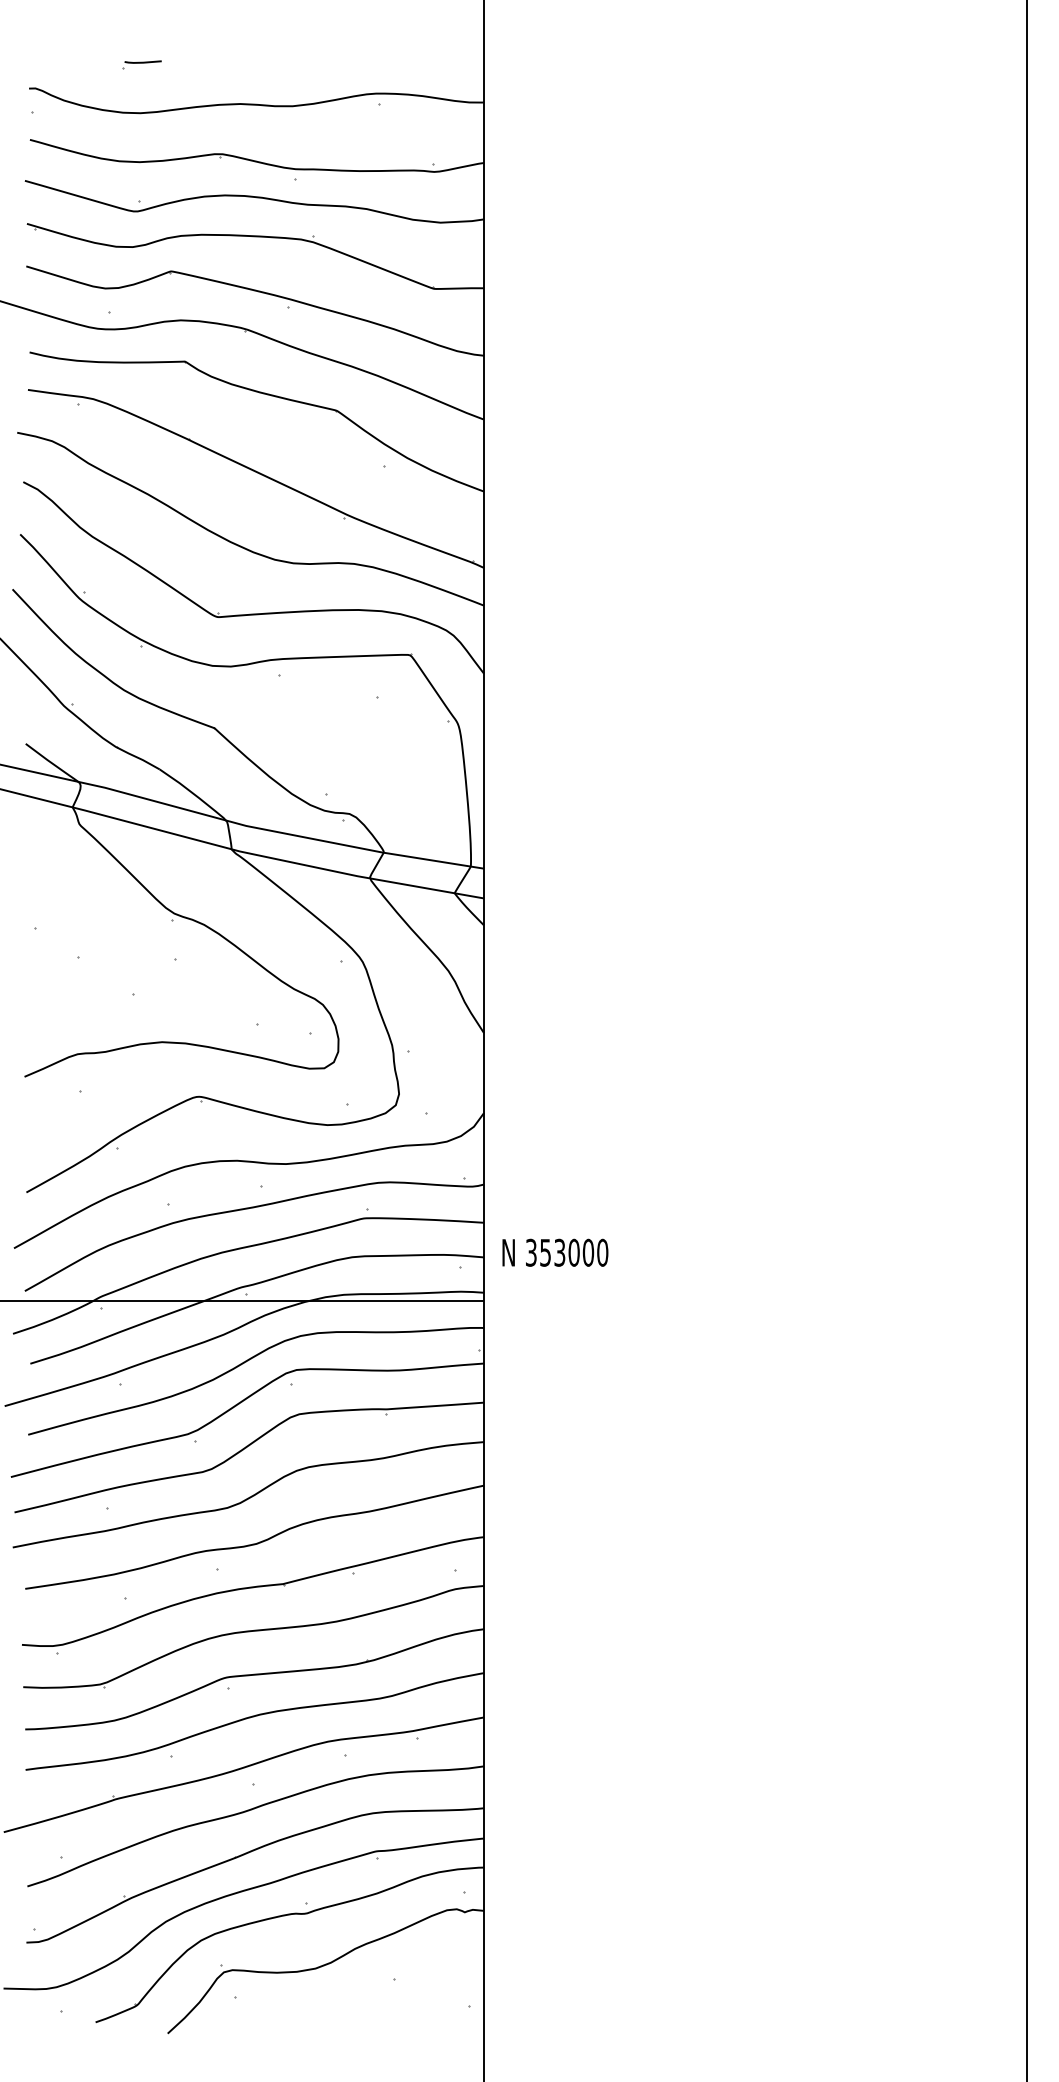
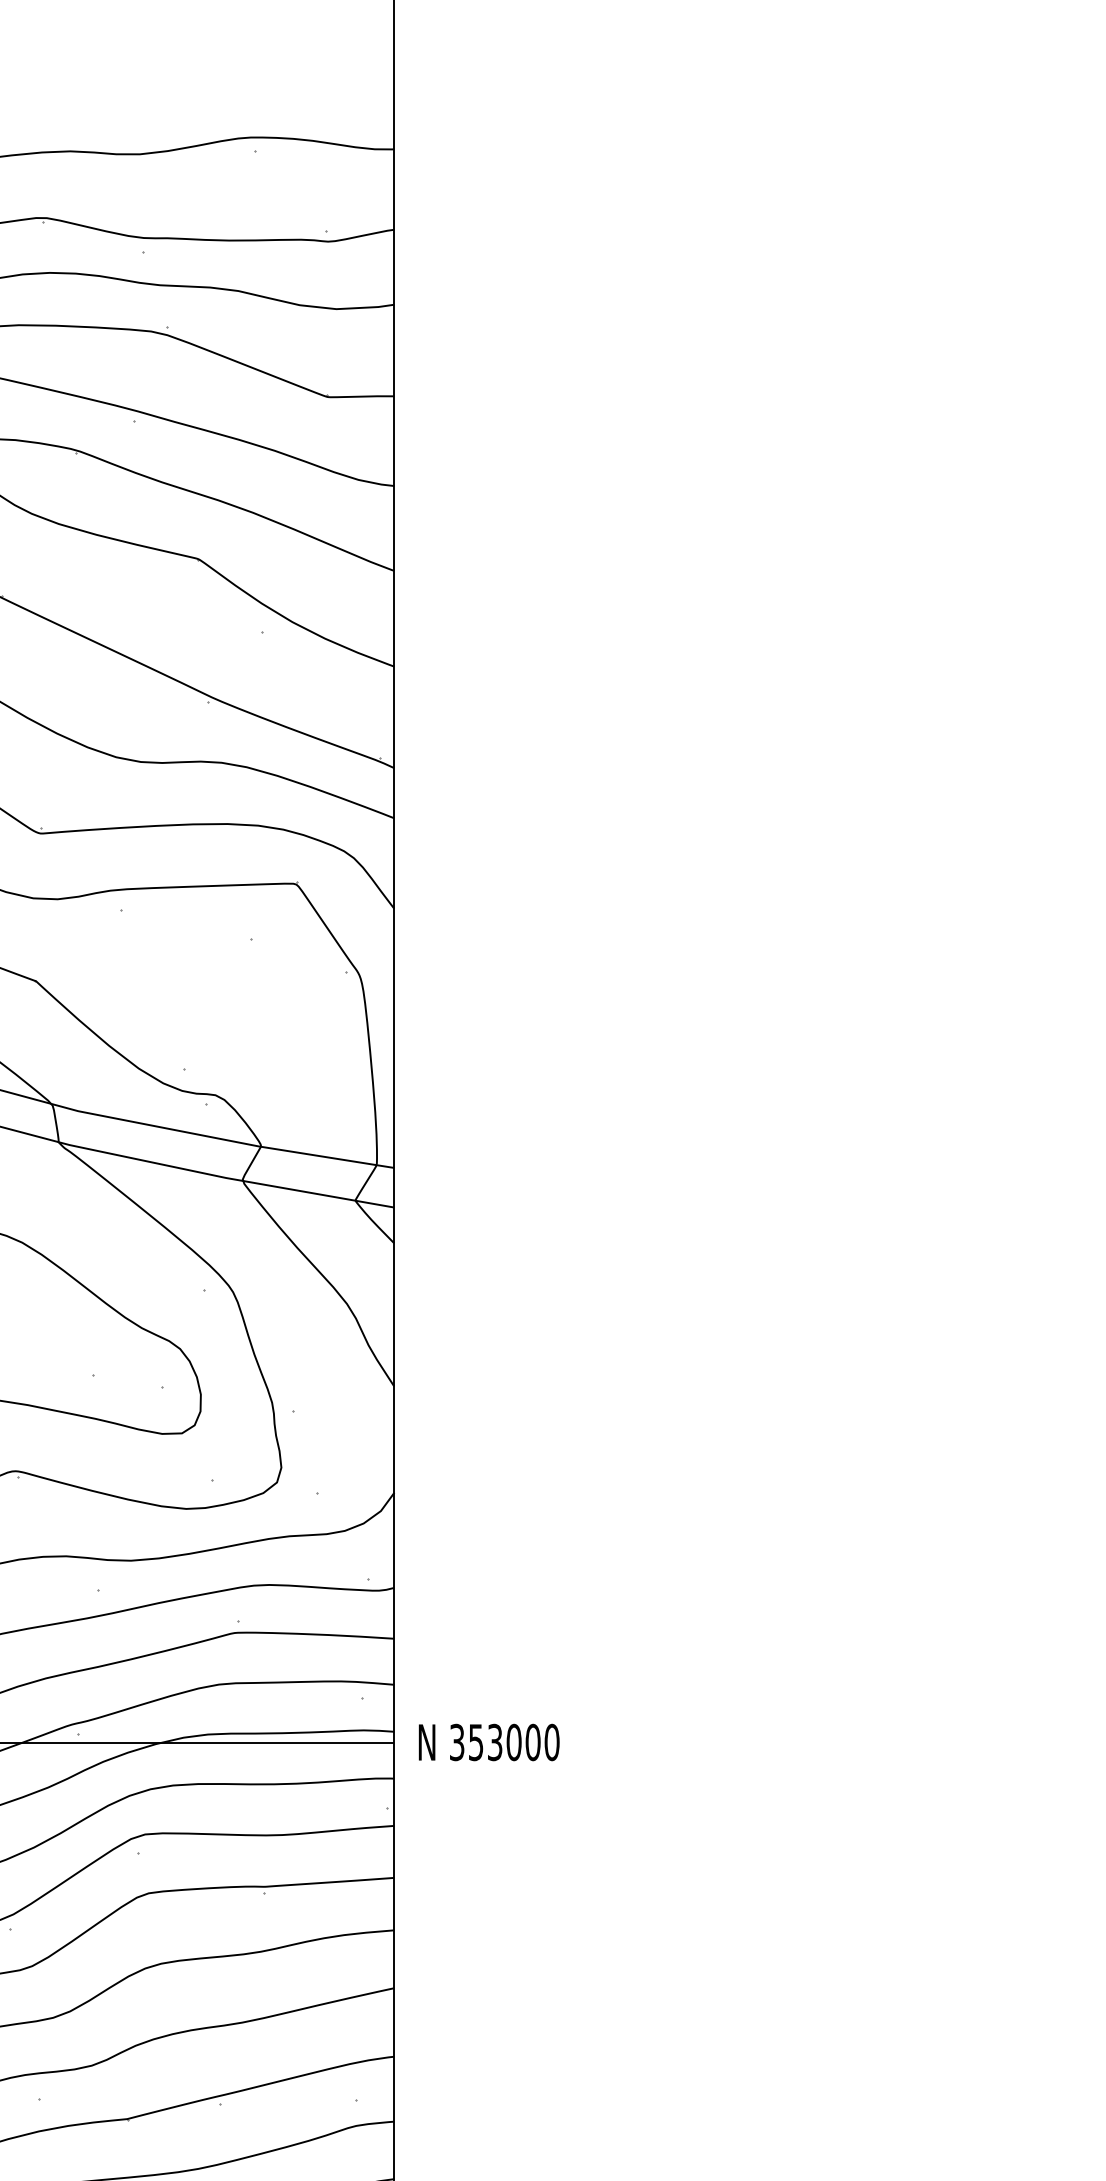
text: (555, 1252) -> (489, 1742), moved

